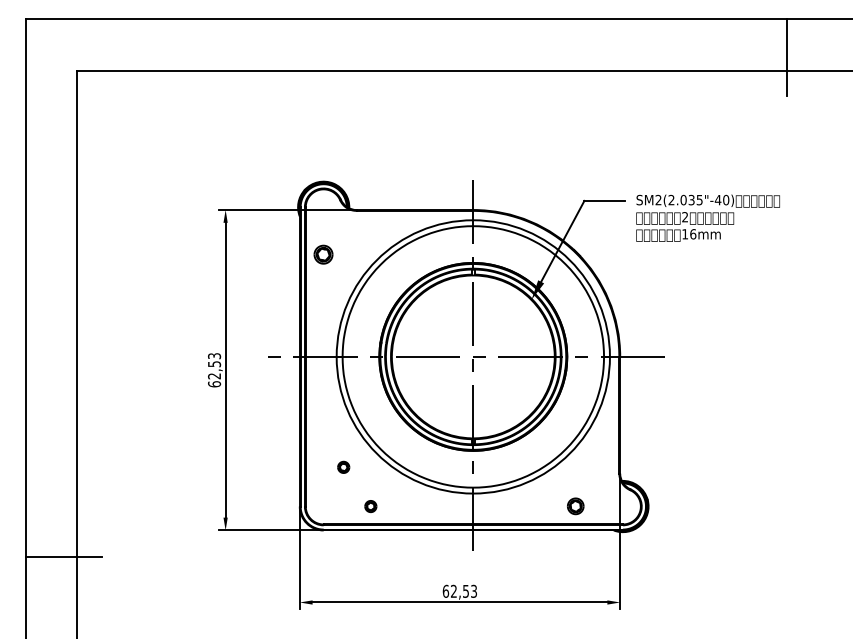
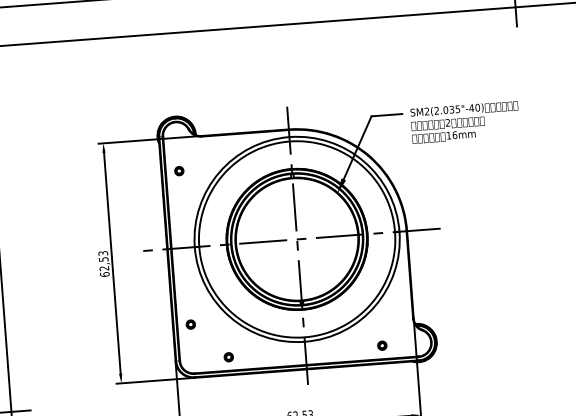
part: (323, 253) -> (179, 170), size x0.62
part: (343, 466) -> (190, 323), moved
part: (575, 506) -> (382, 345), size x0.71

